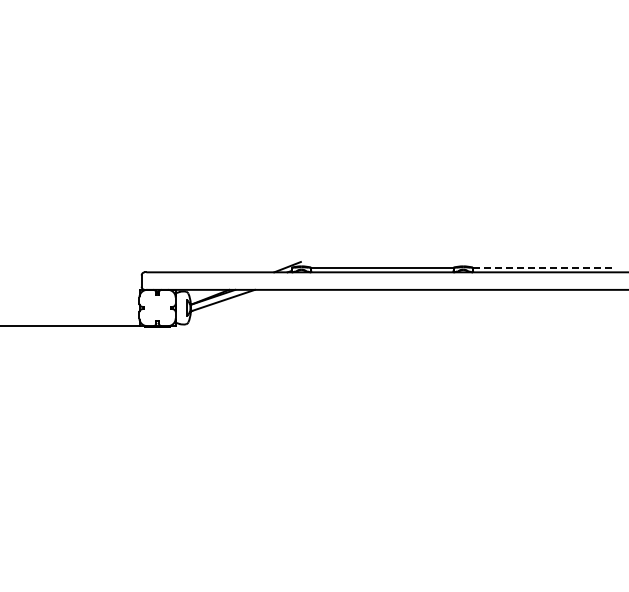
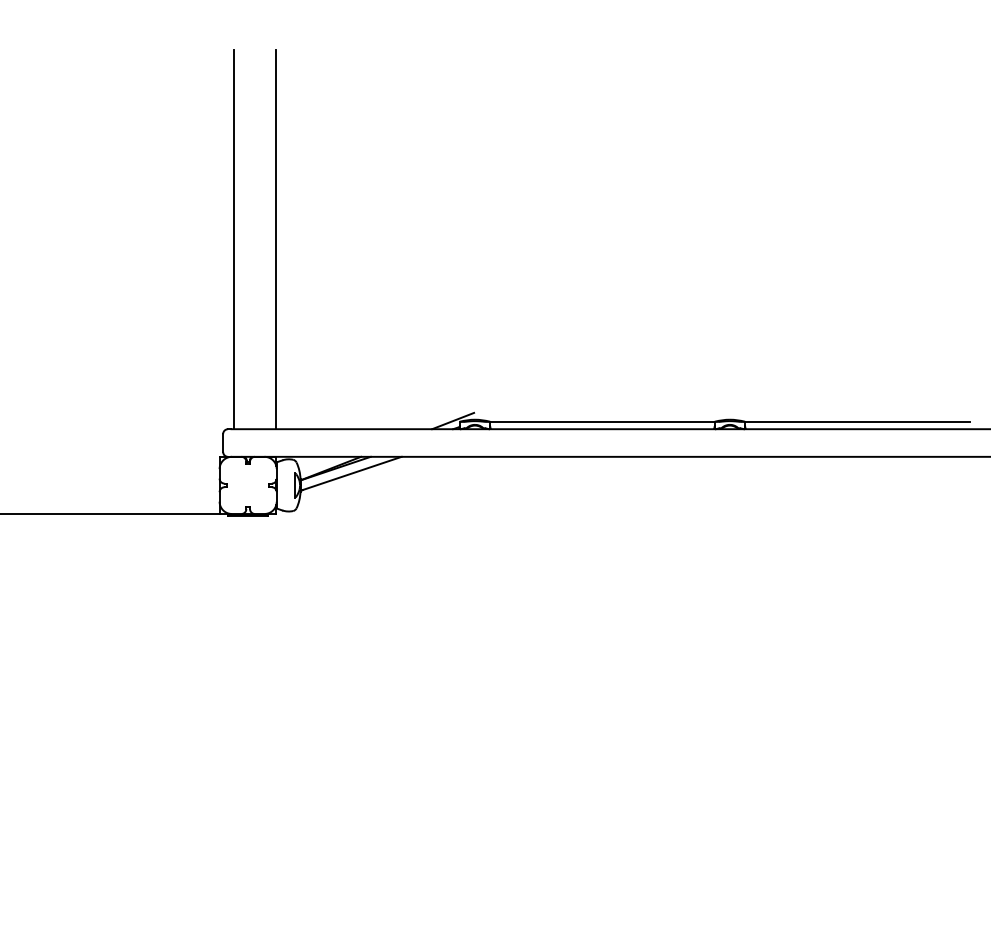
line: (148, 151) -> (233, 238), added
line: (175, 151) -> (276, 238), added
line: (544, 267) -> (858, 421), dashed -> solid

